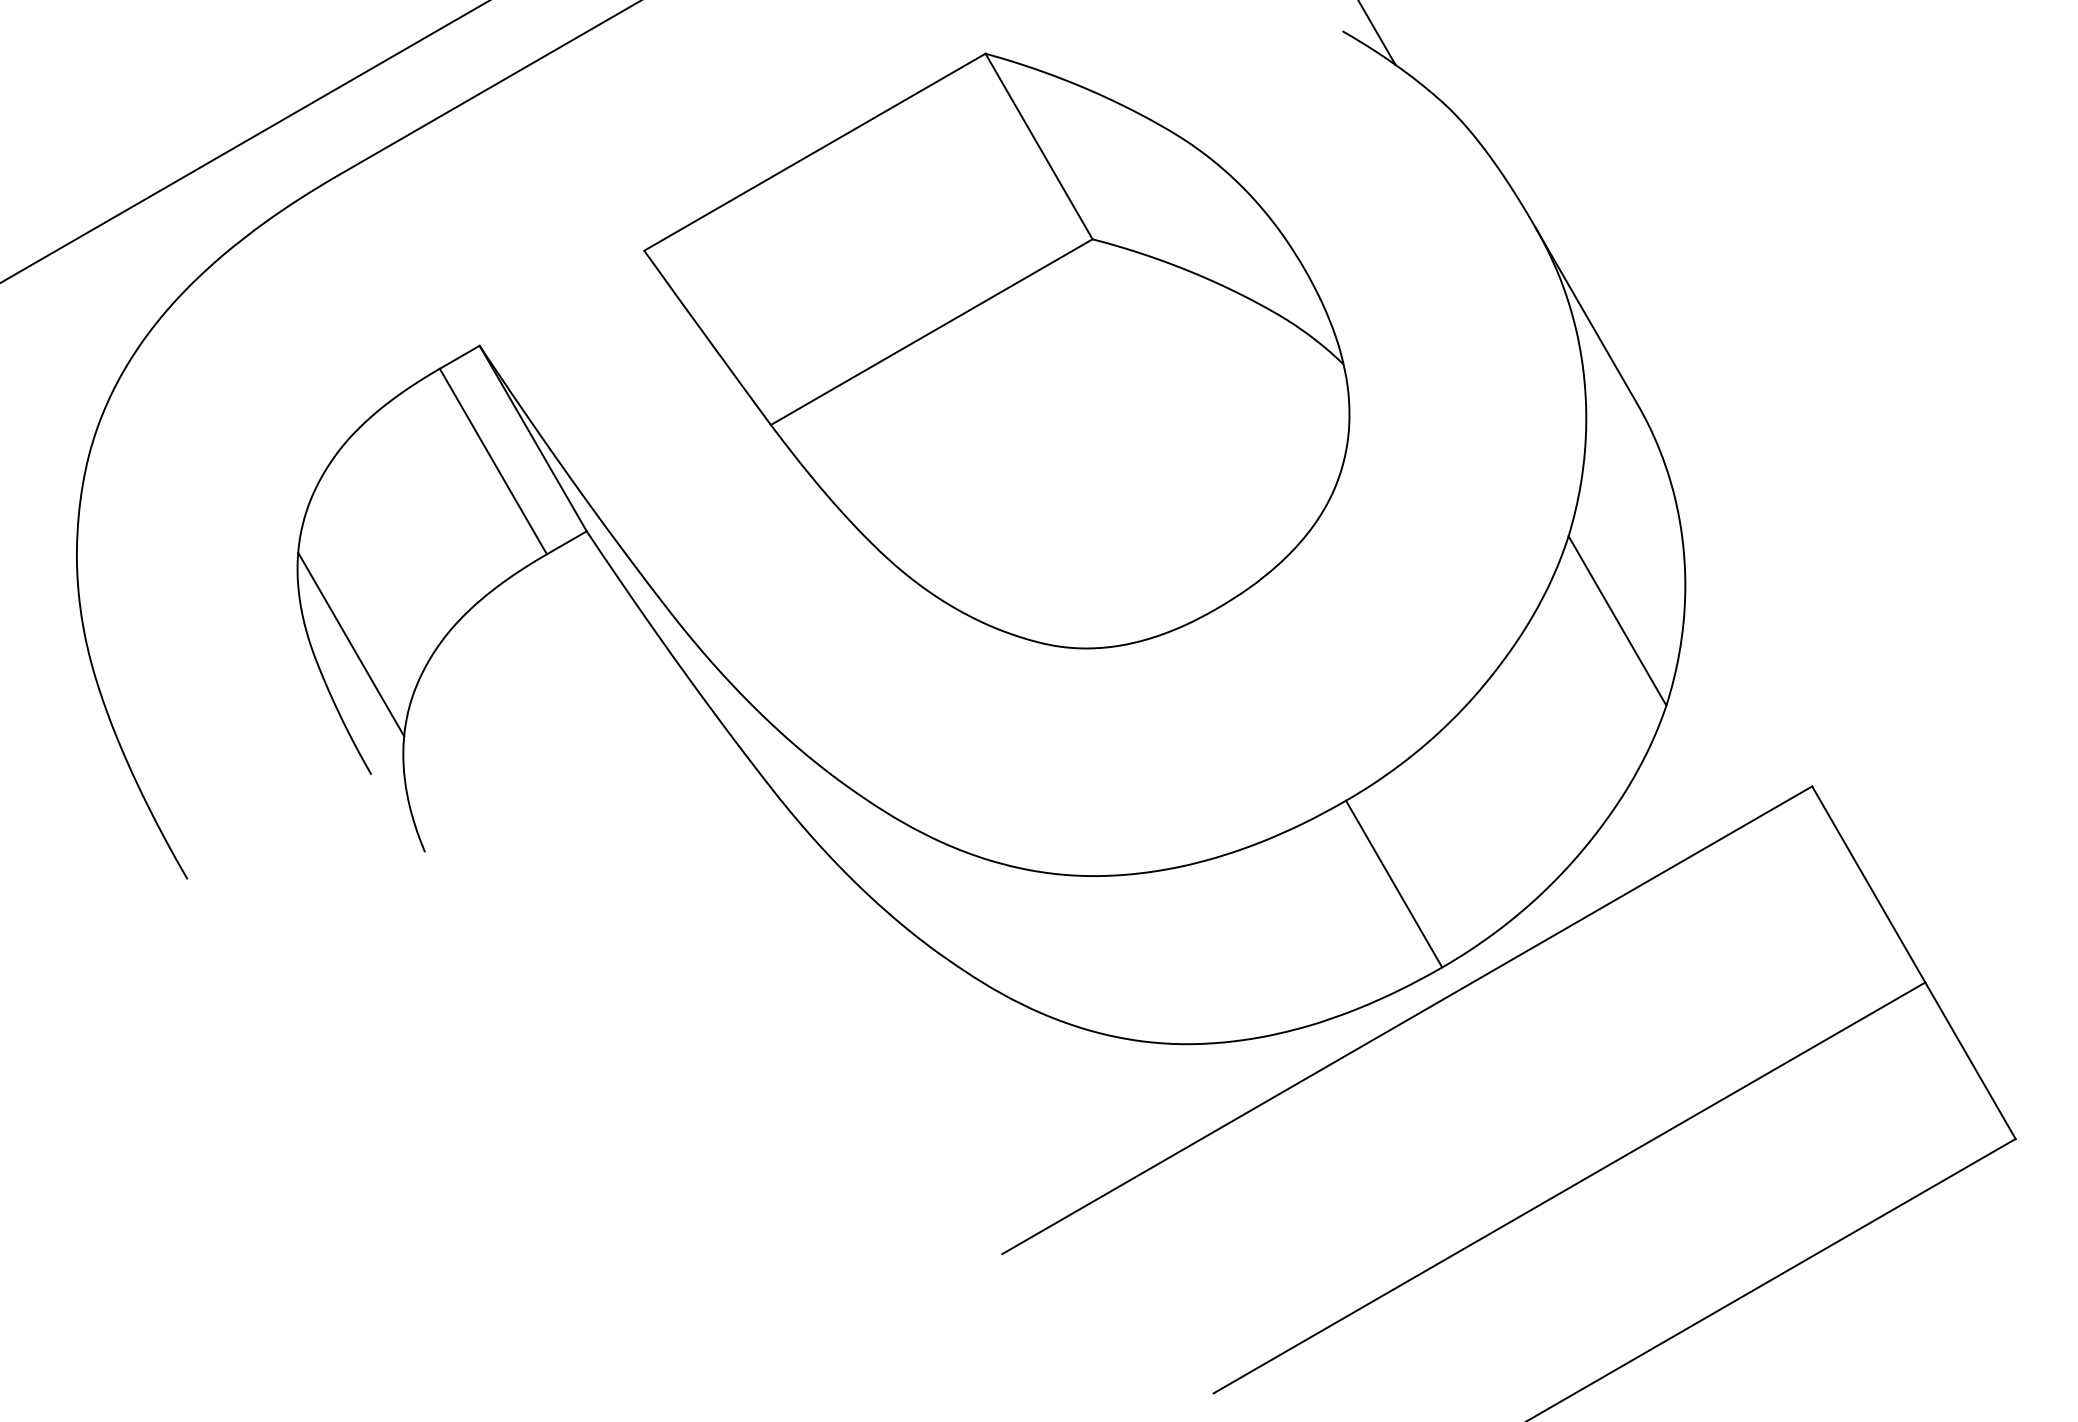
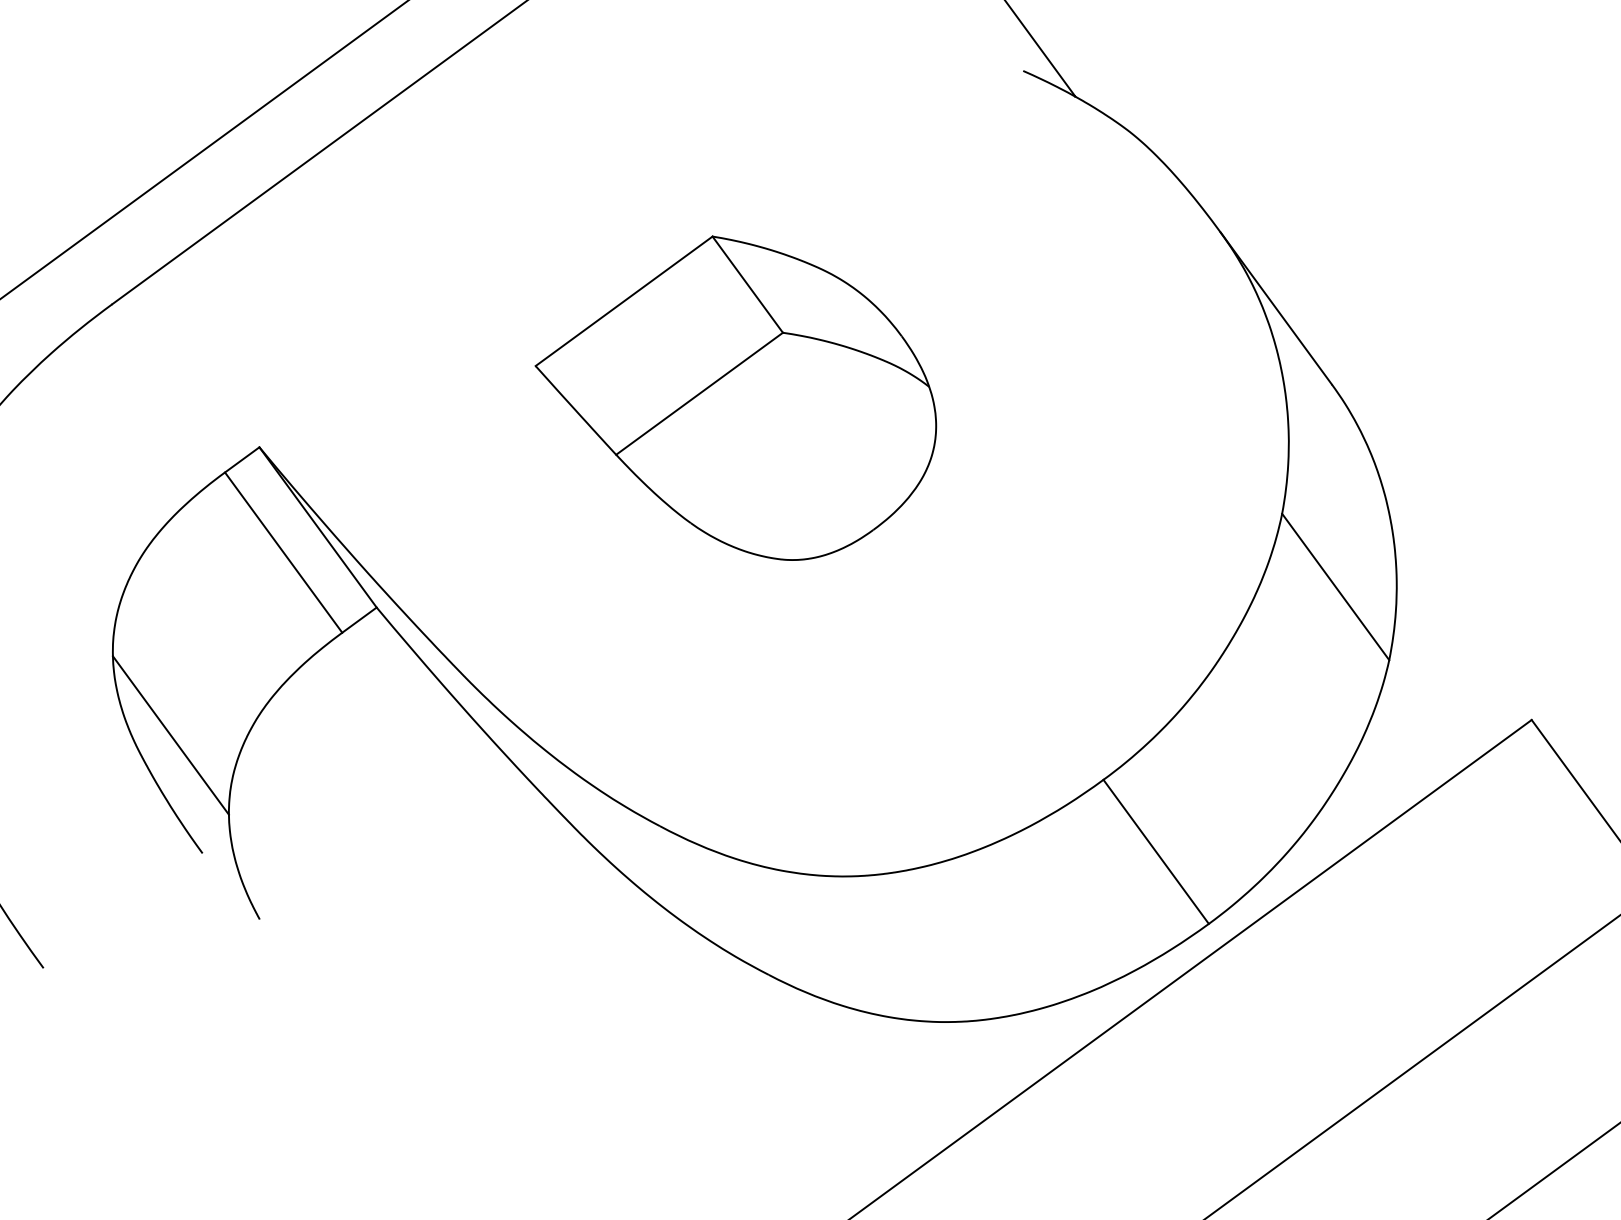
part: (996, 350) -> (736, 399), size x0.6

